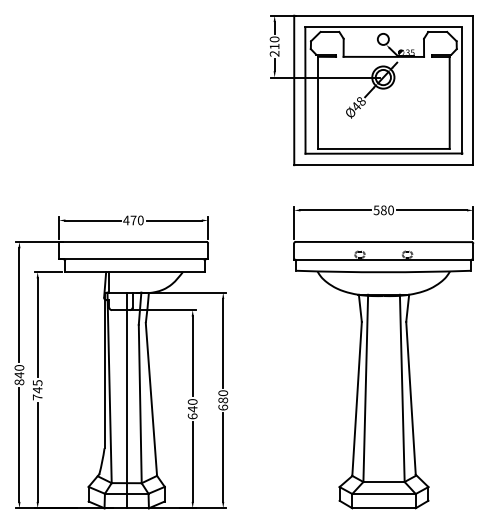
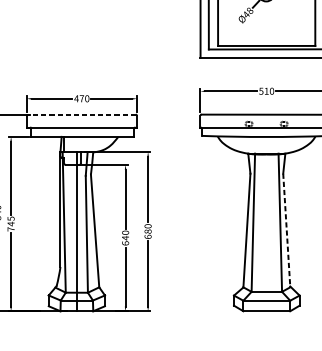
text: (383, 210) -> (266, 91), 580 -> 510
line: (132, 241) -> (81, 114), solid -> dashed
line: (411, 398) -> (287, 230), solid -> dashed

